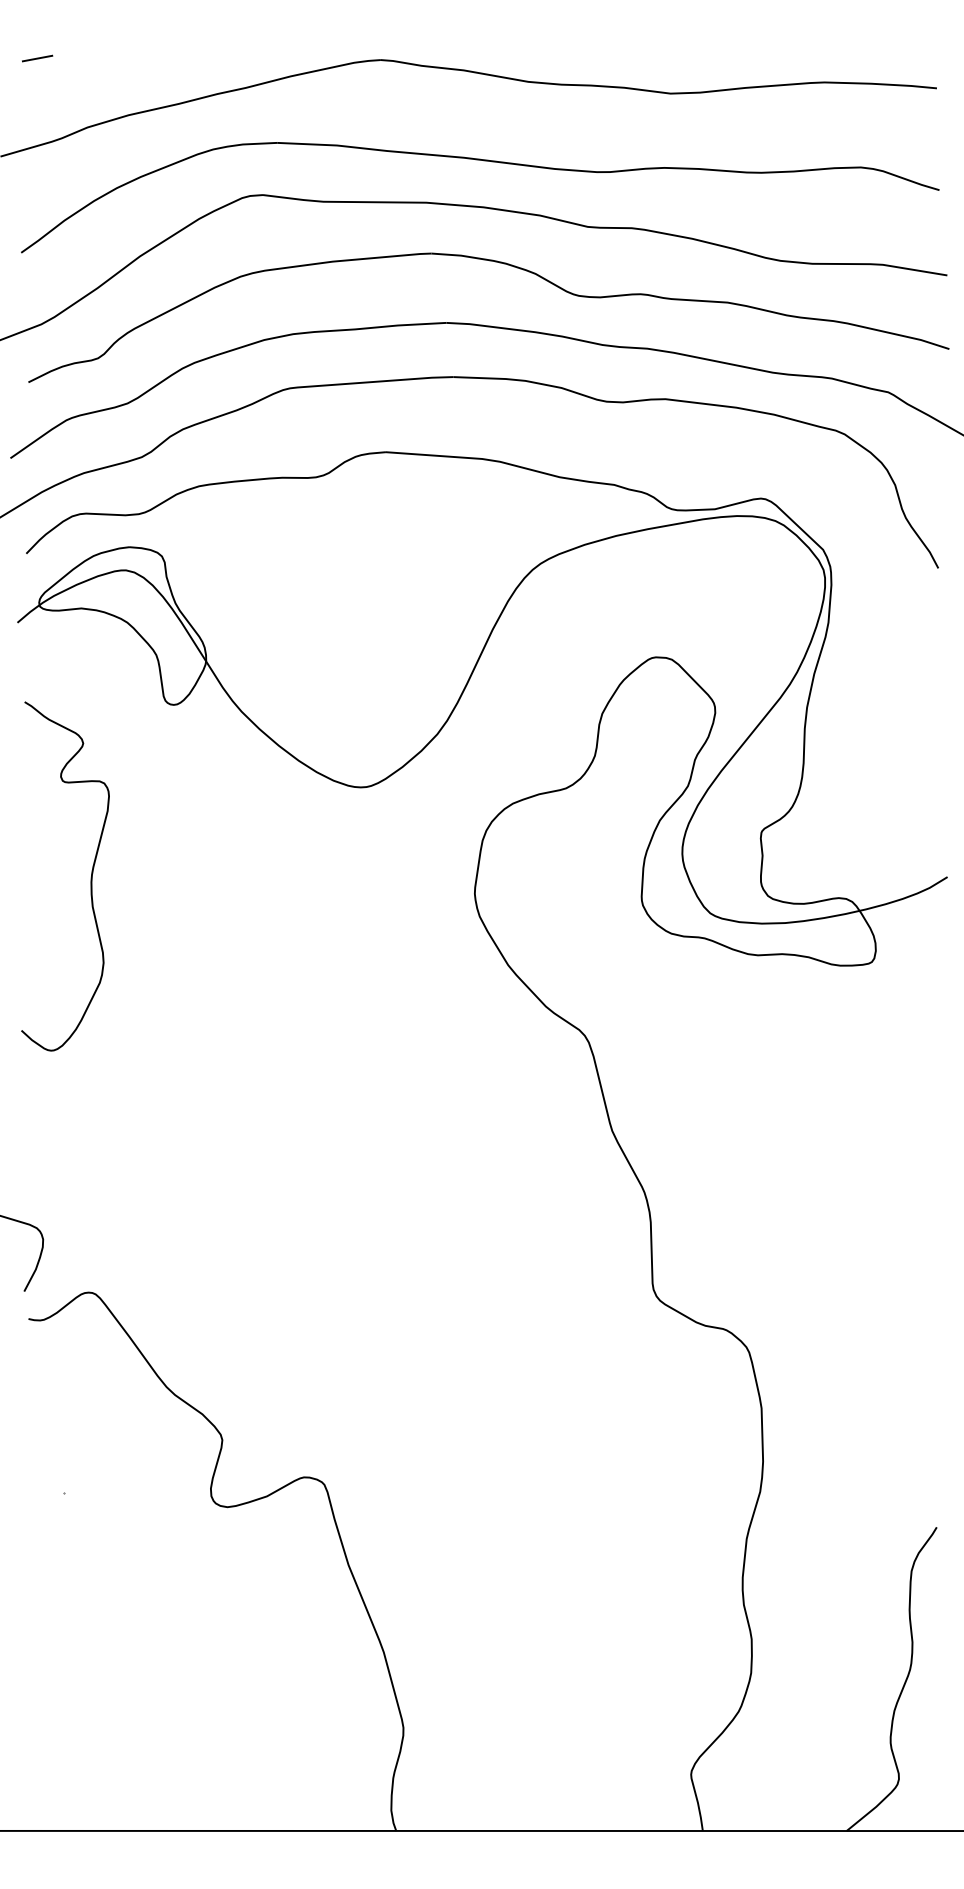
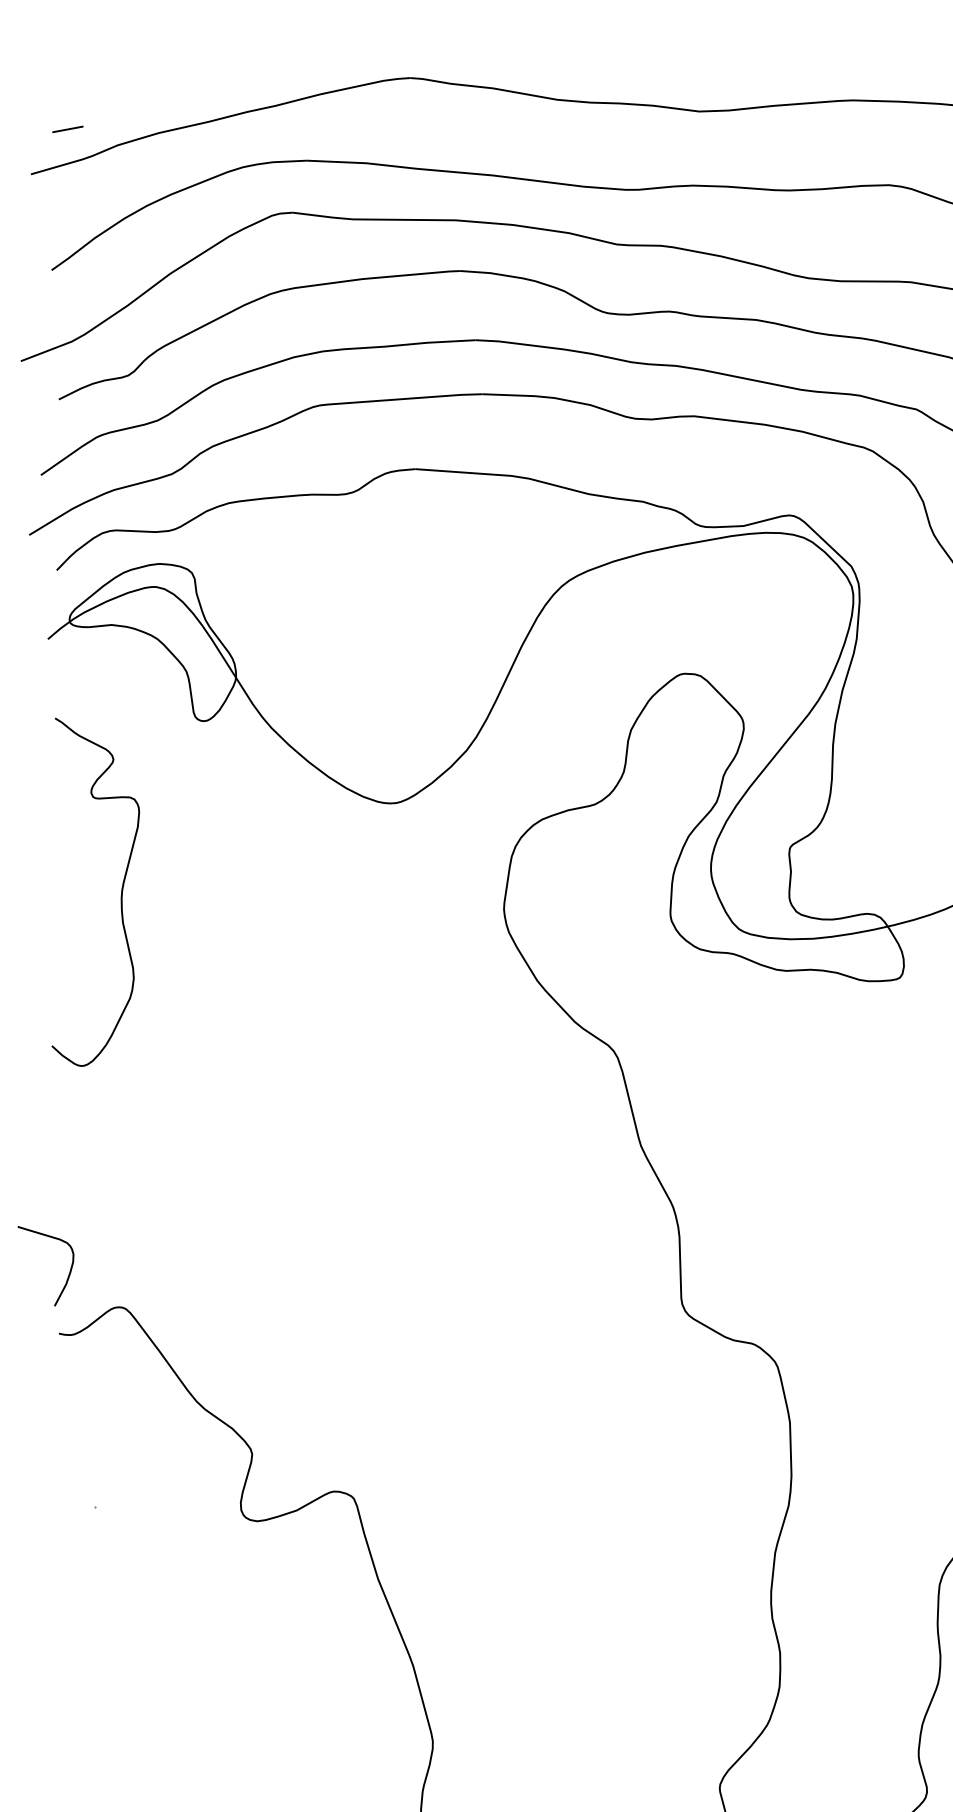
line: (37, 58) -> (67, 129), moved

